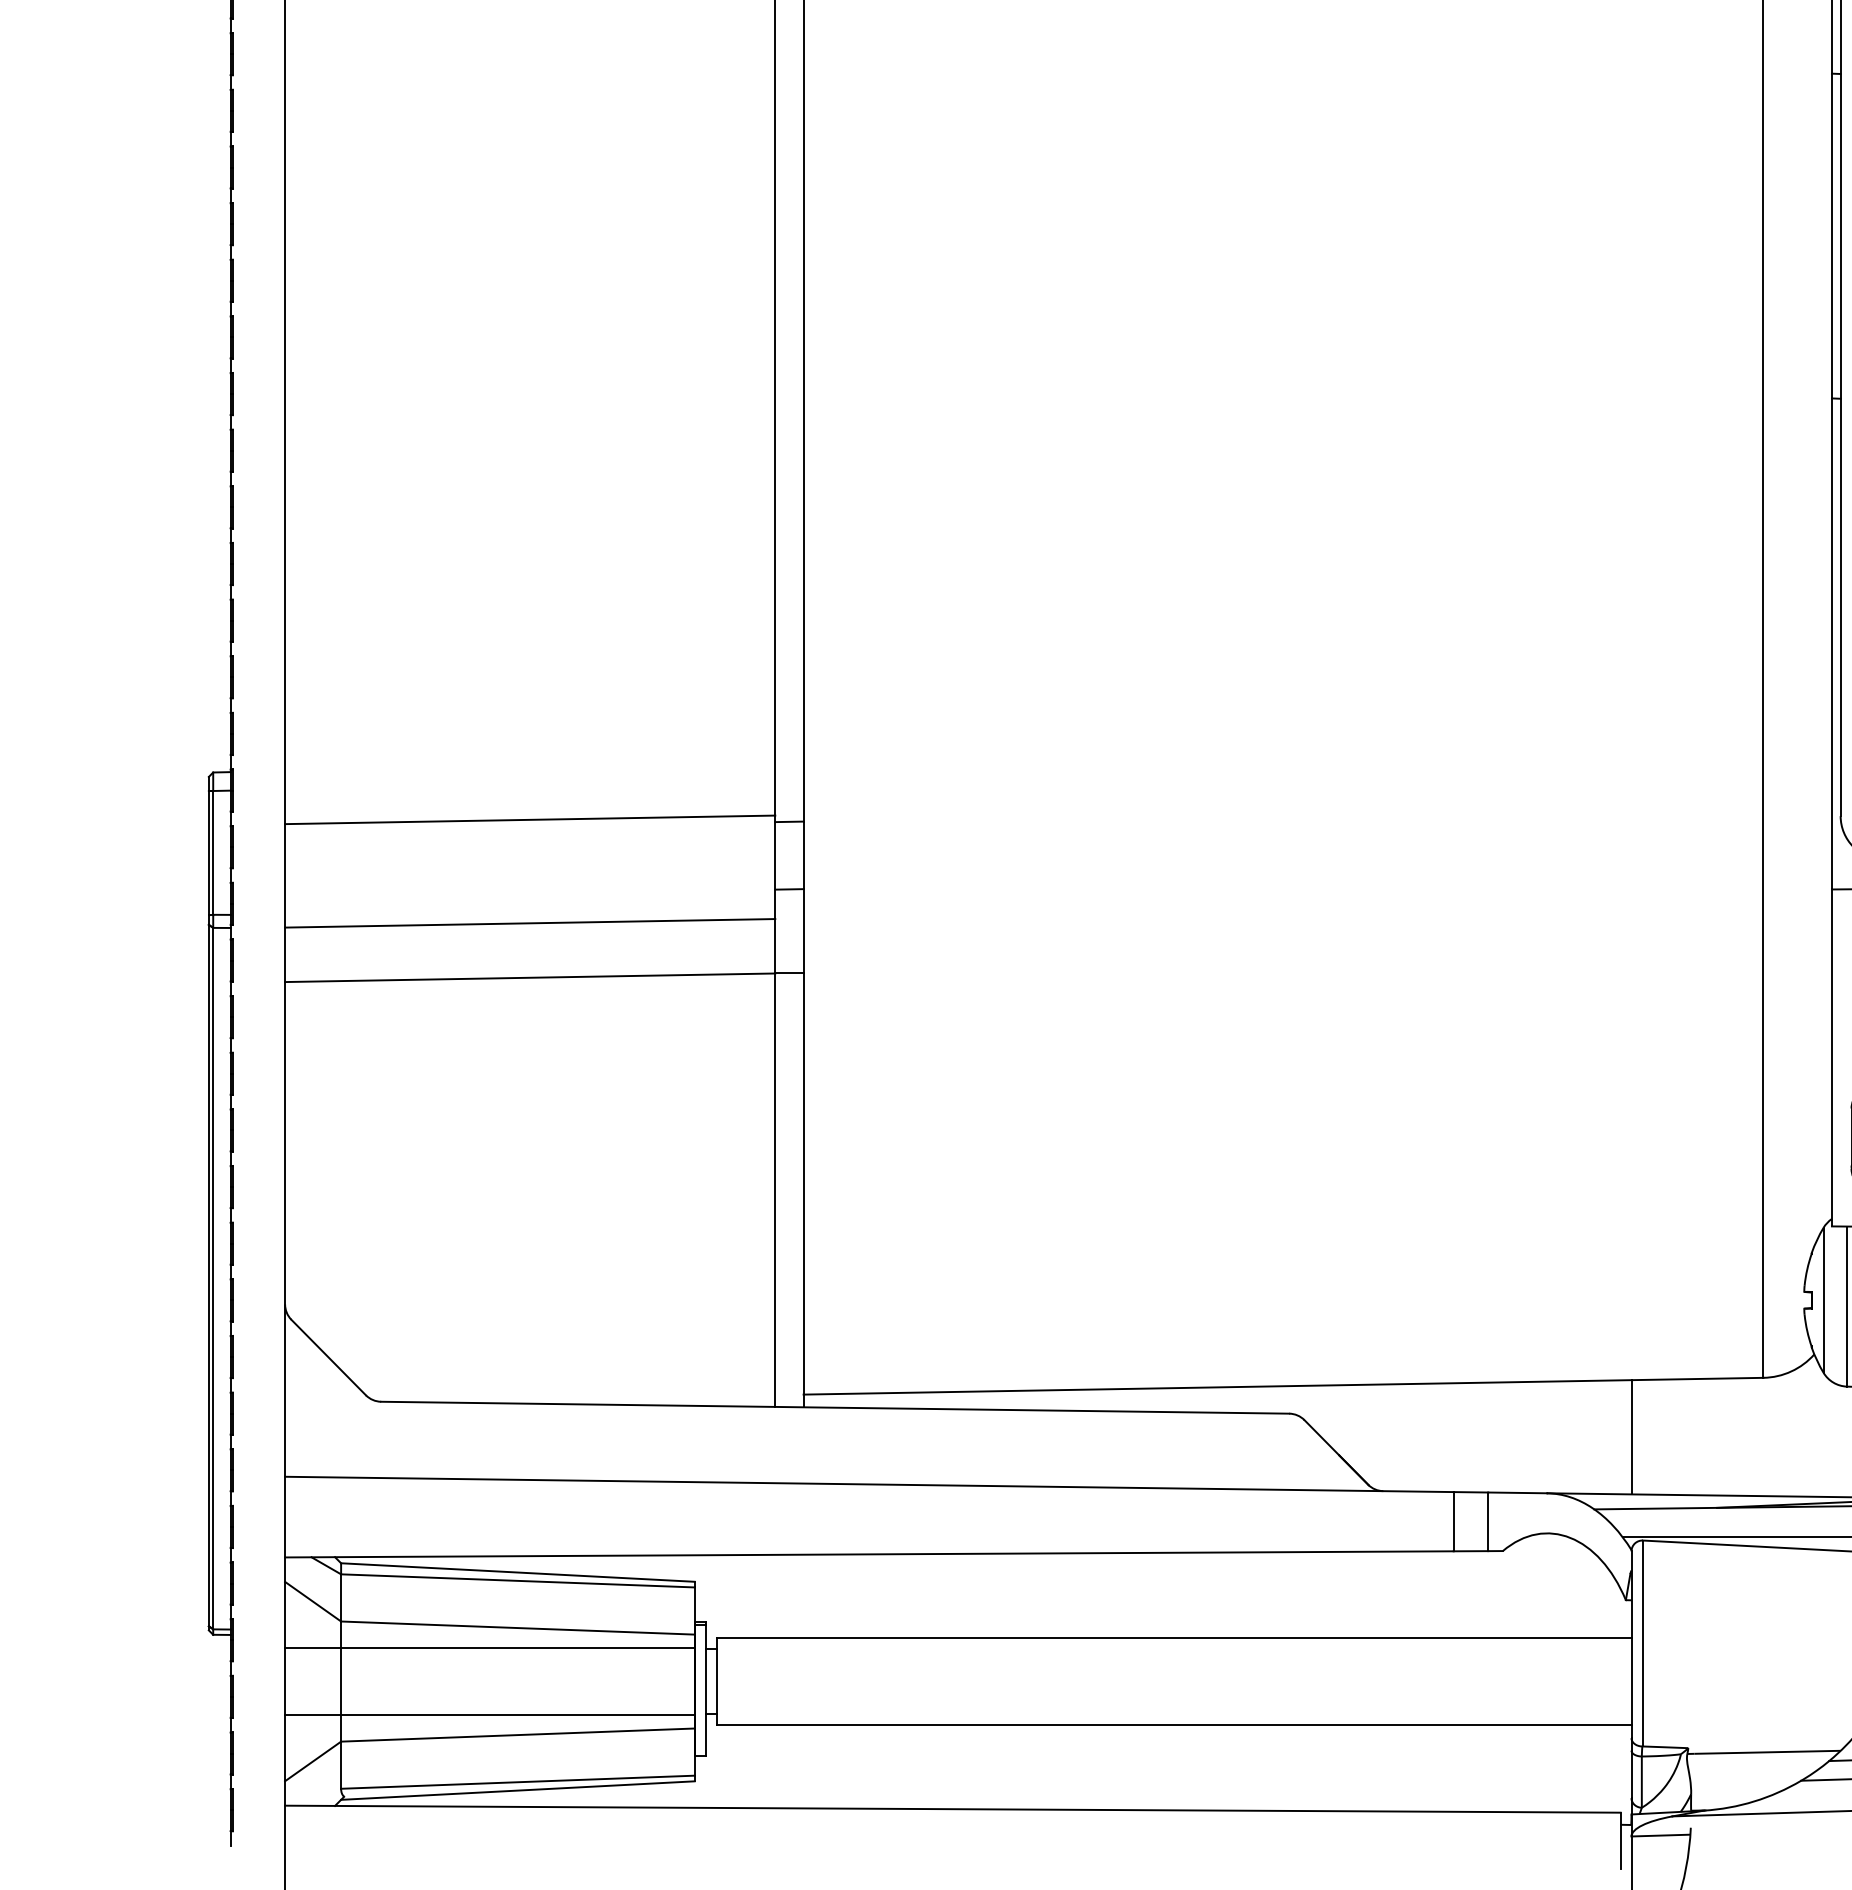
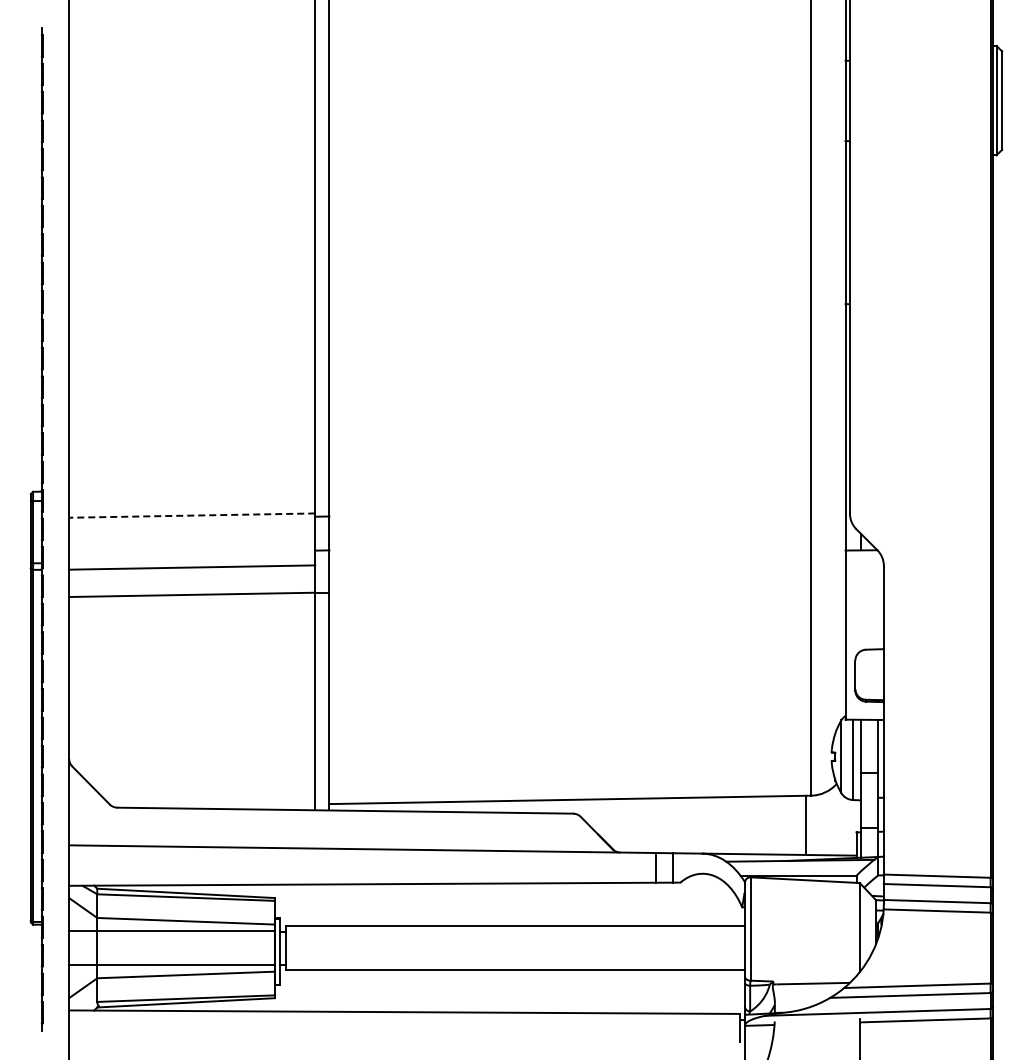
line: (528, 819) -> (191, 515), solid -> dashed
line: (1630, 1437) -> (805, 825), moved

